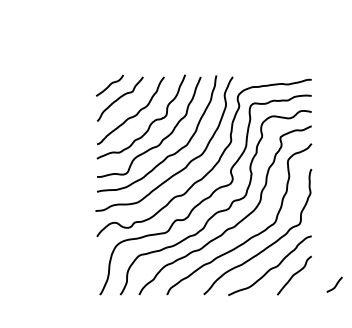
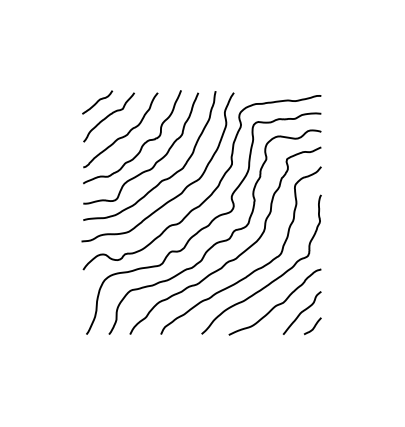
curve: (335, 285) -> (313, 326), moved

